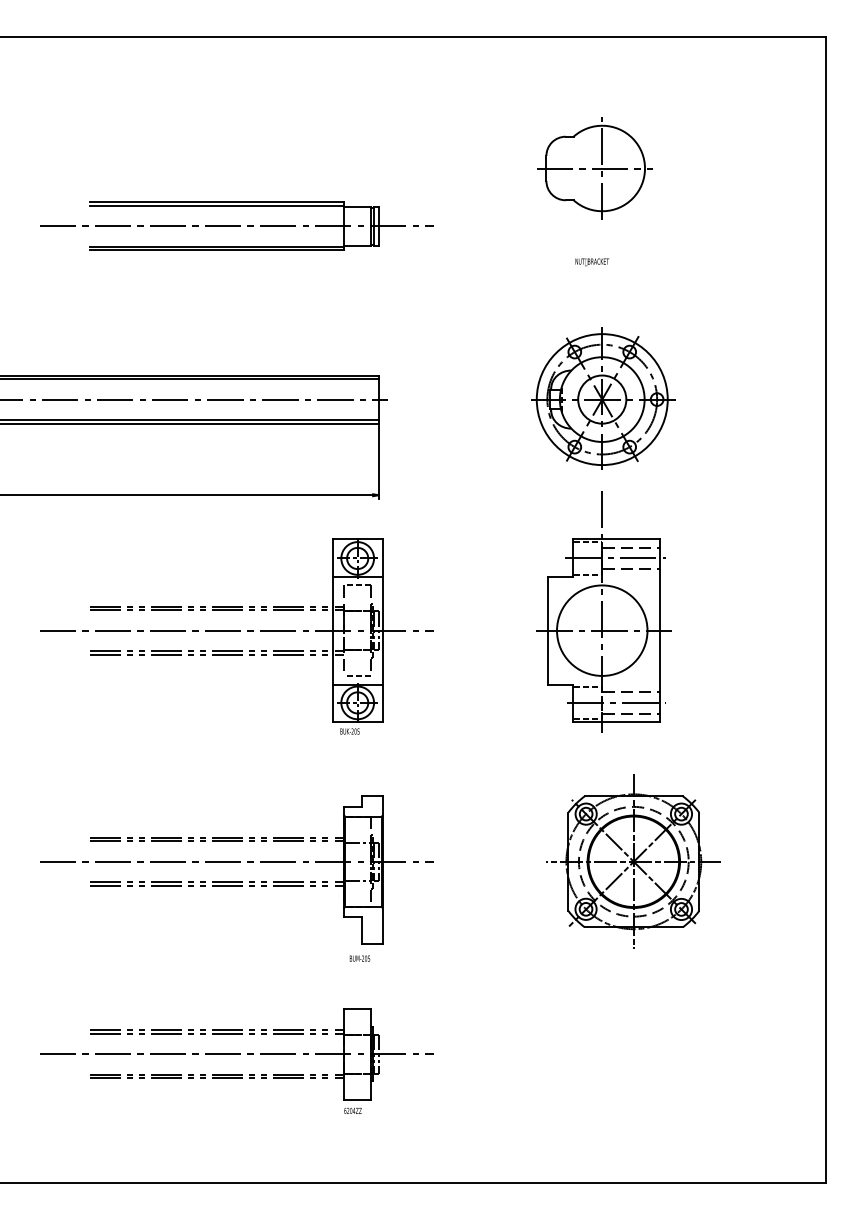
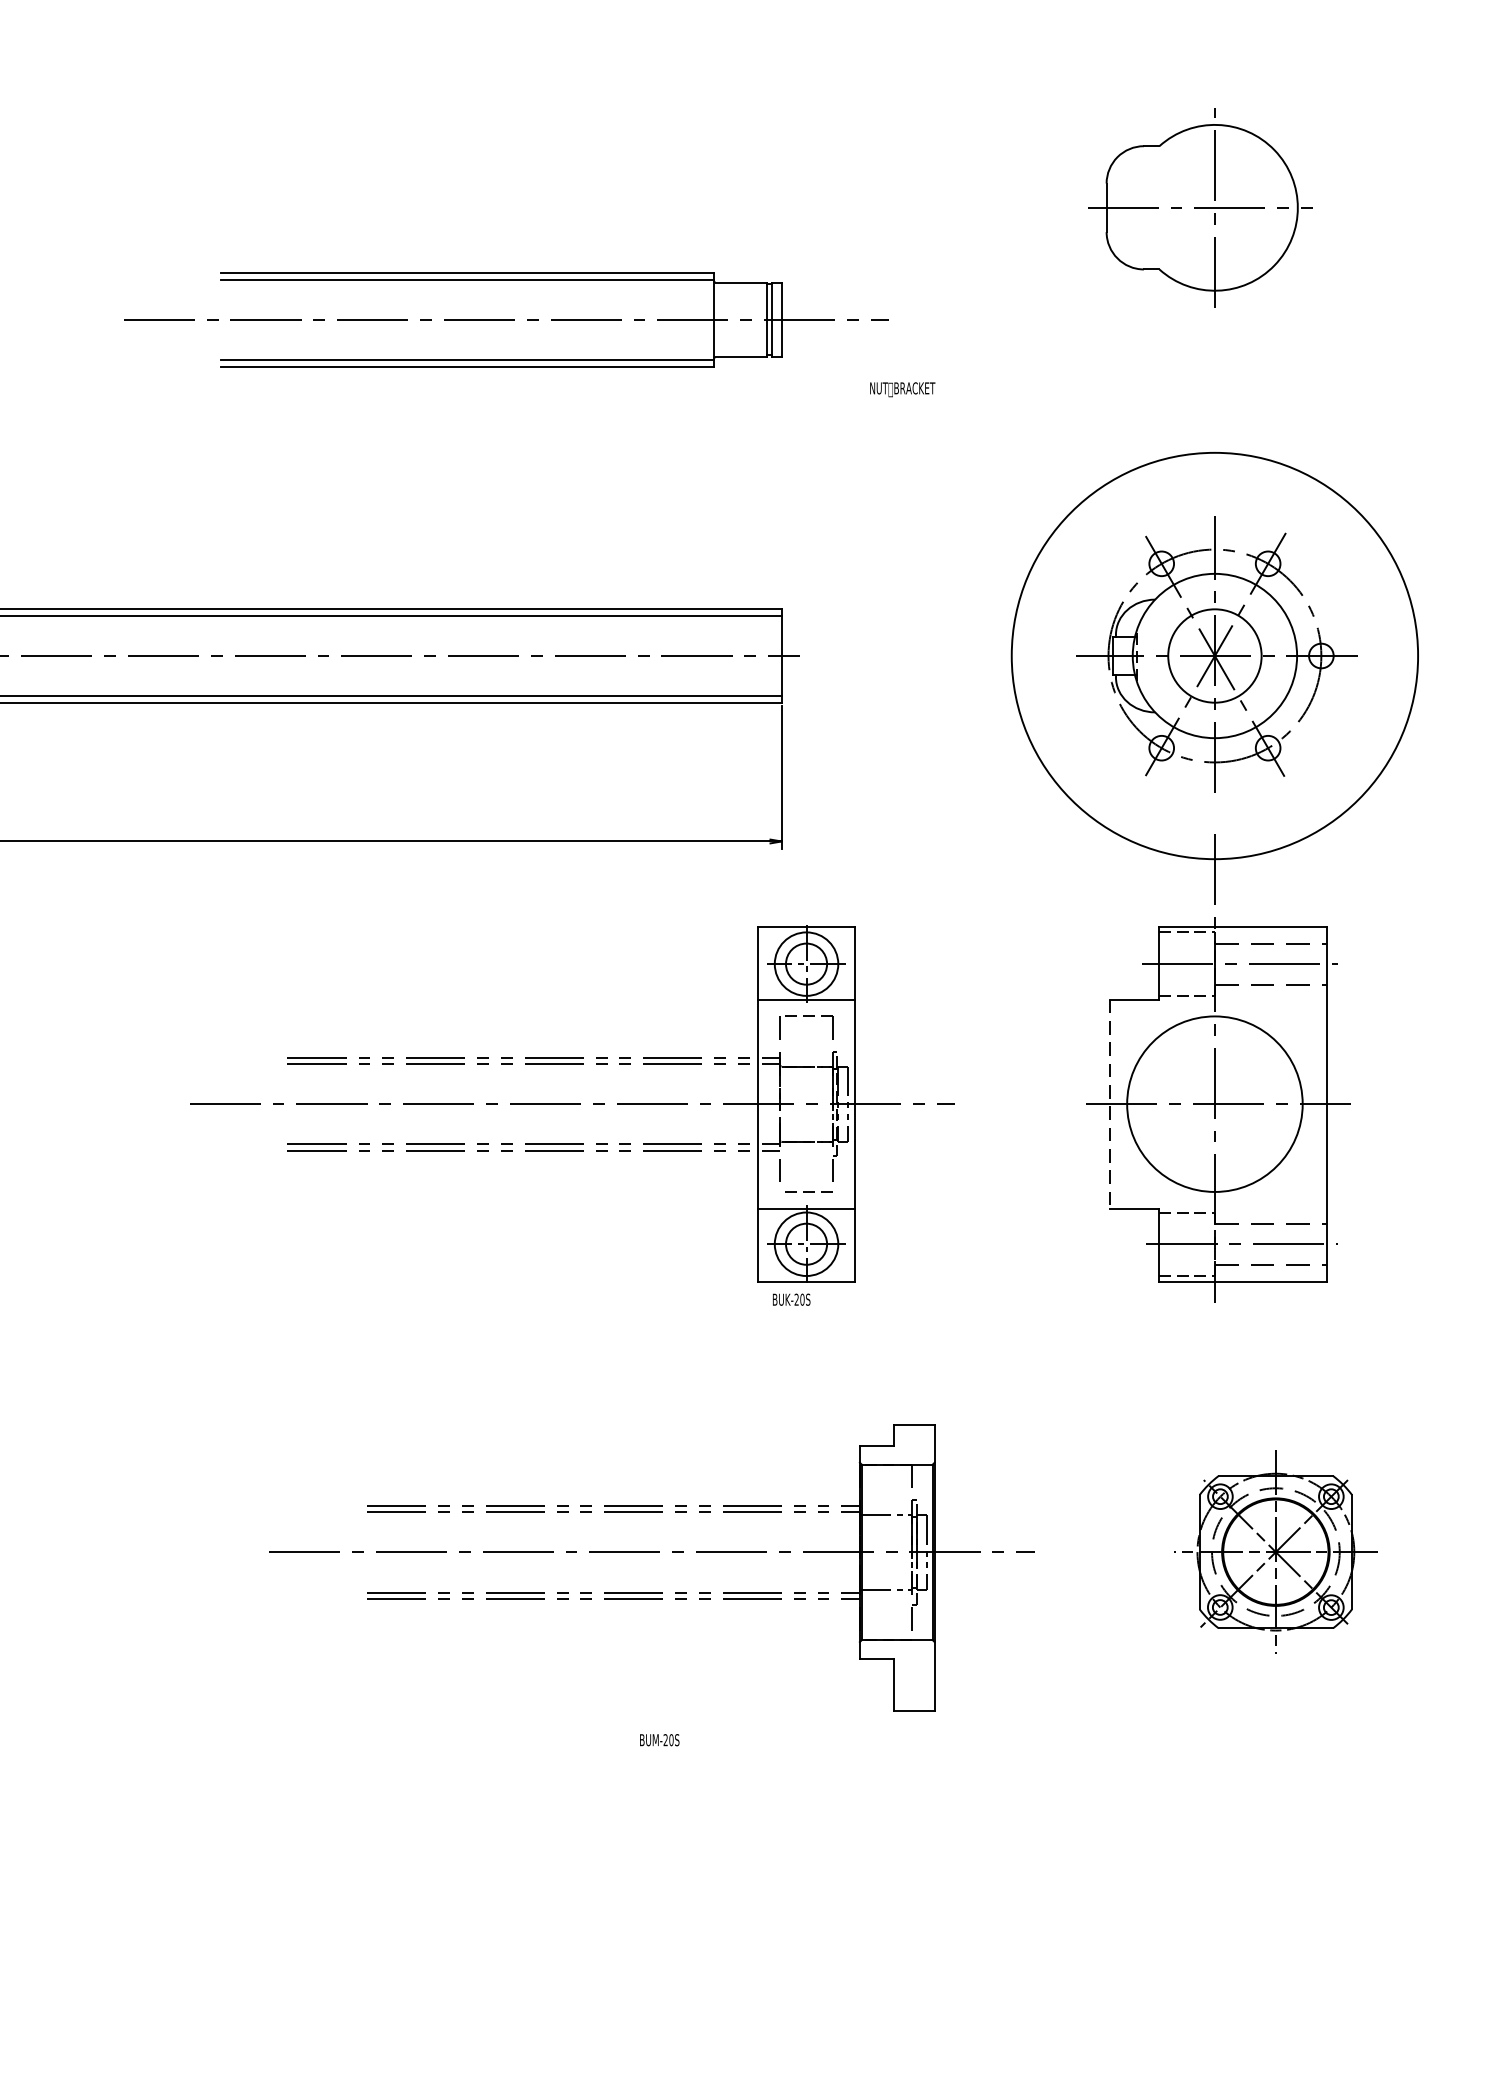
text: (591, 262) -> (901, 390), moved
circle: (601, 399) -> (1213, 655), size x1.6
line: (548, 630) -> (1110, 1103), solid -> dashed
part: (236, 636) -> (571, 1115), moved
part: (633, 861) -> (1275, 1551), size x0.6
part: (236, 862) -> (651, 1553), moved
text: (359, 958) -> (658, 1739), moved
part: (236, 1060) -> (505, 1937), removed

